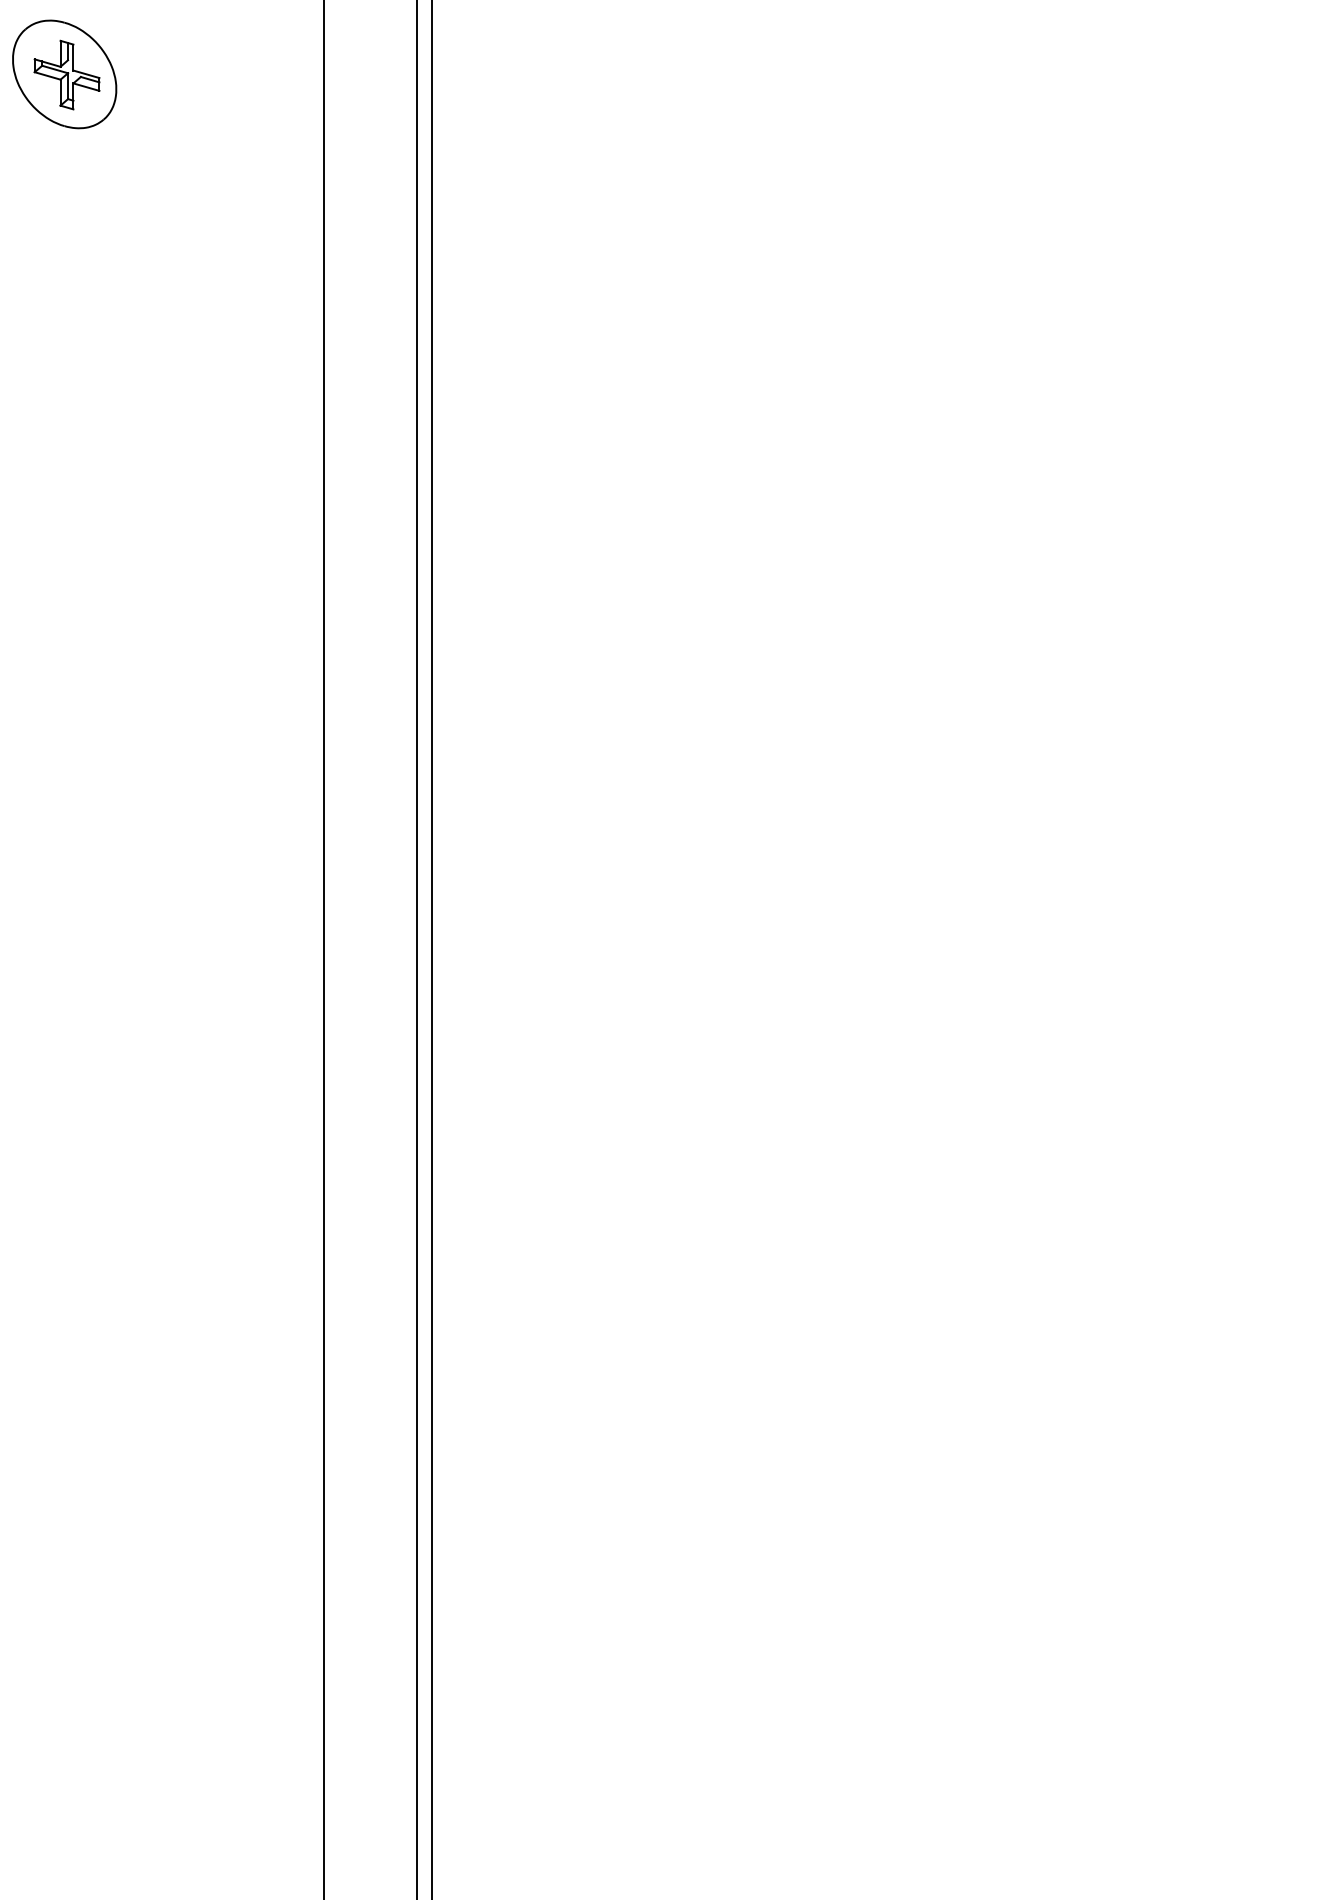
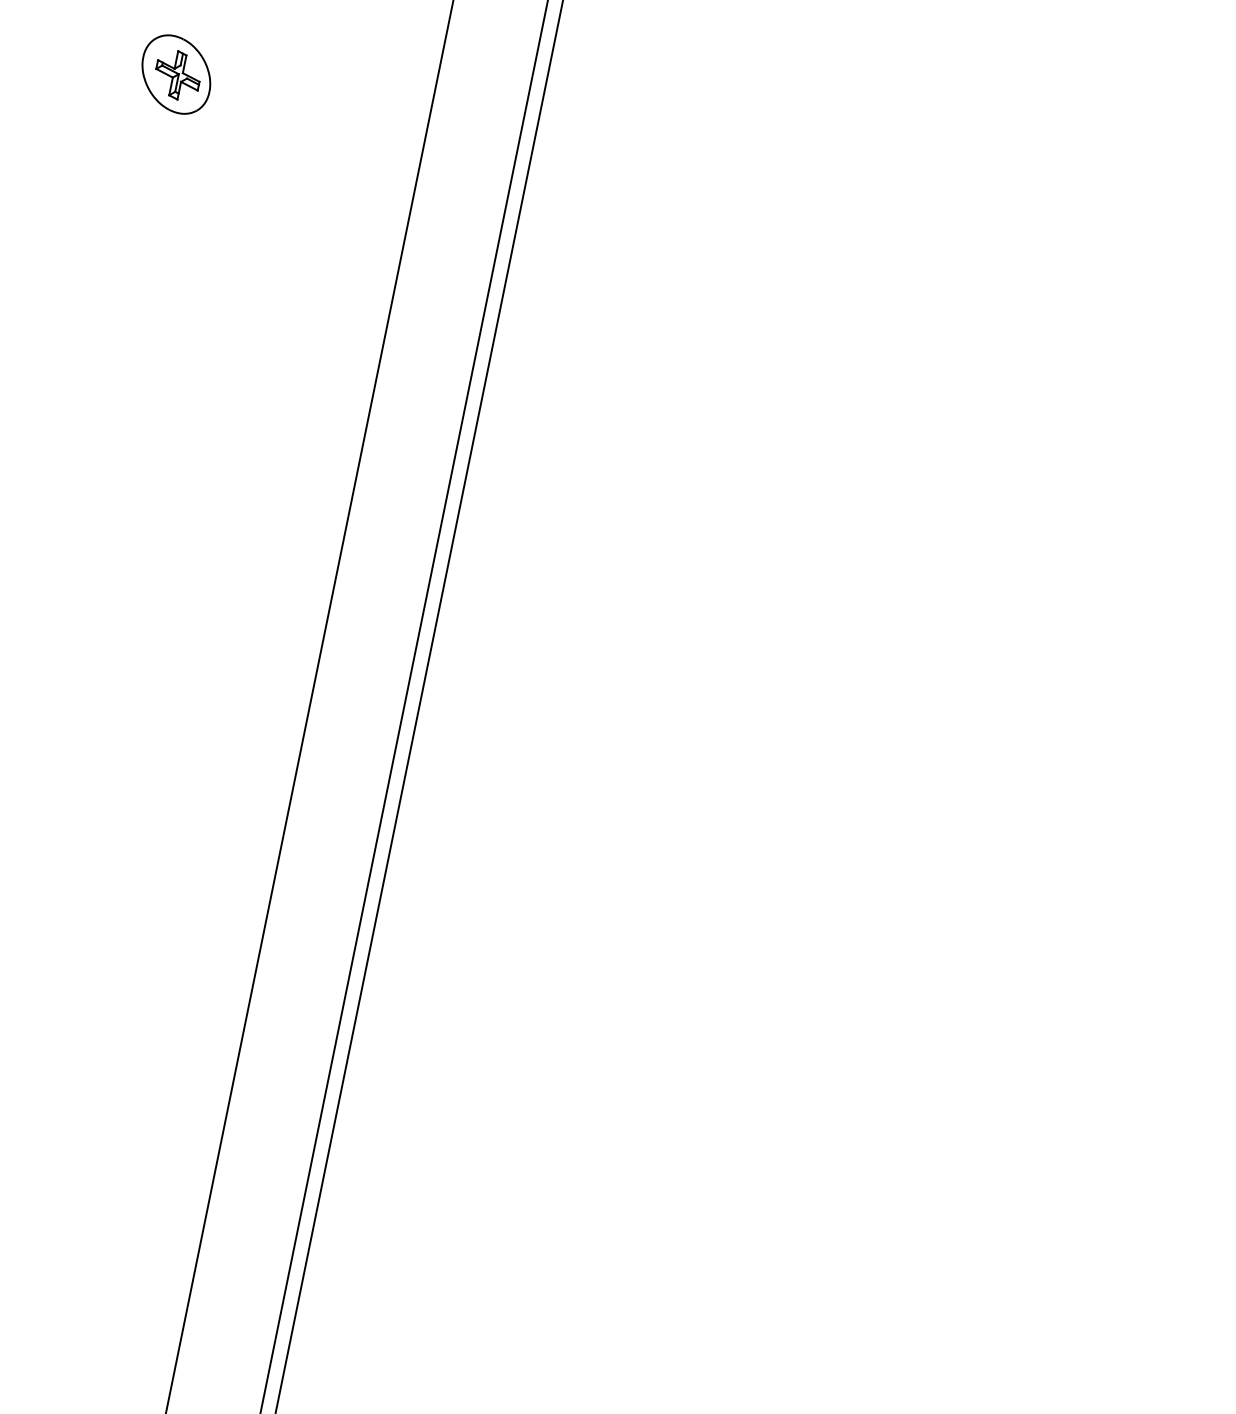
part: (64, 74) -> (176, 74), size x0.7

